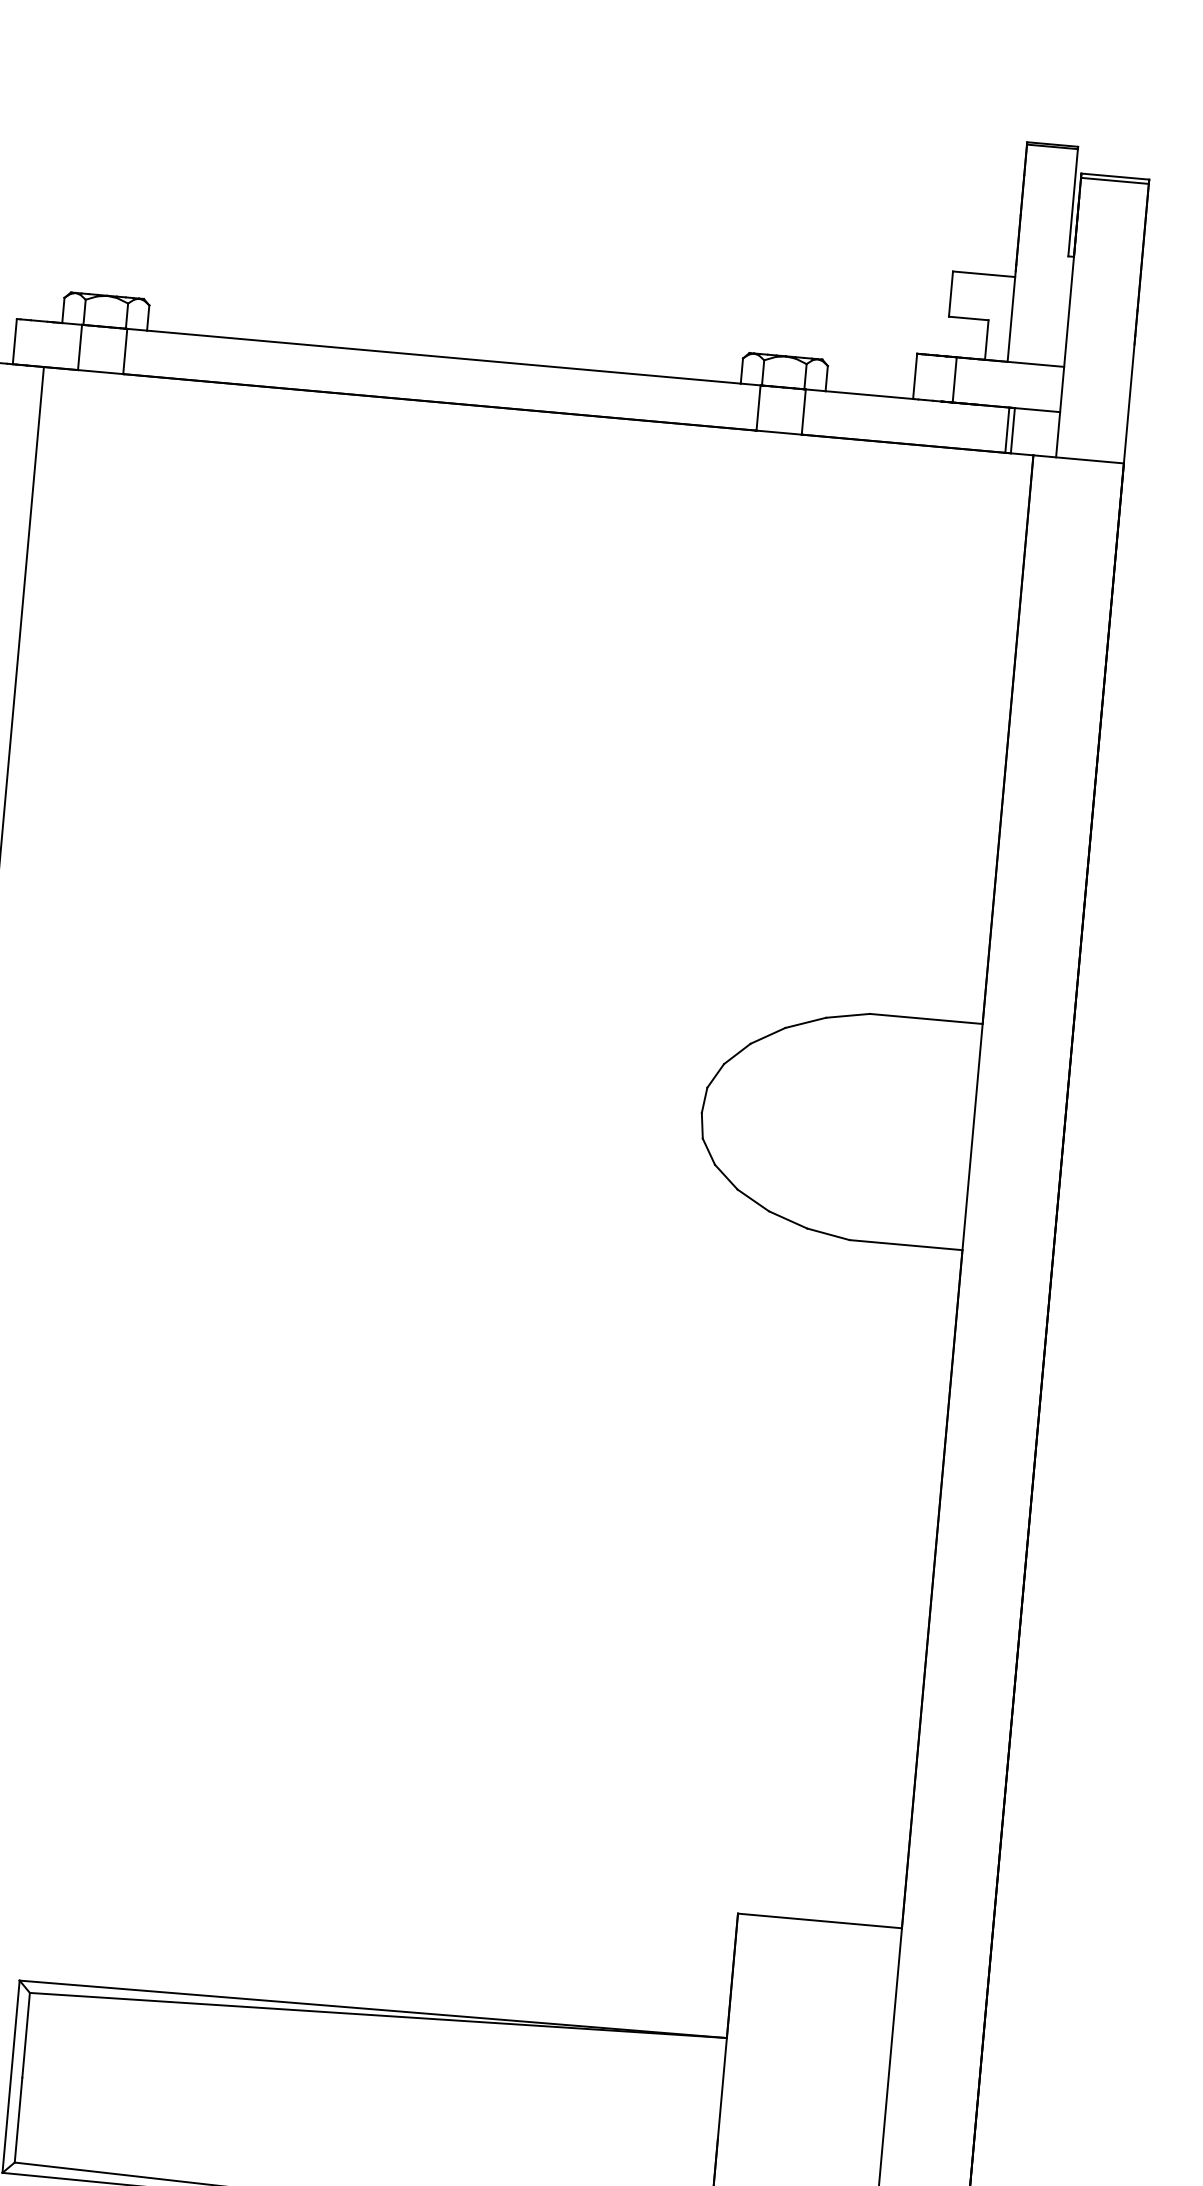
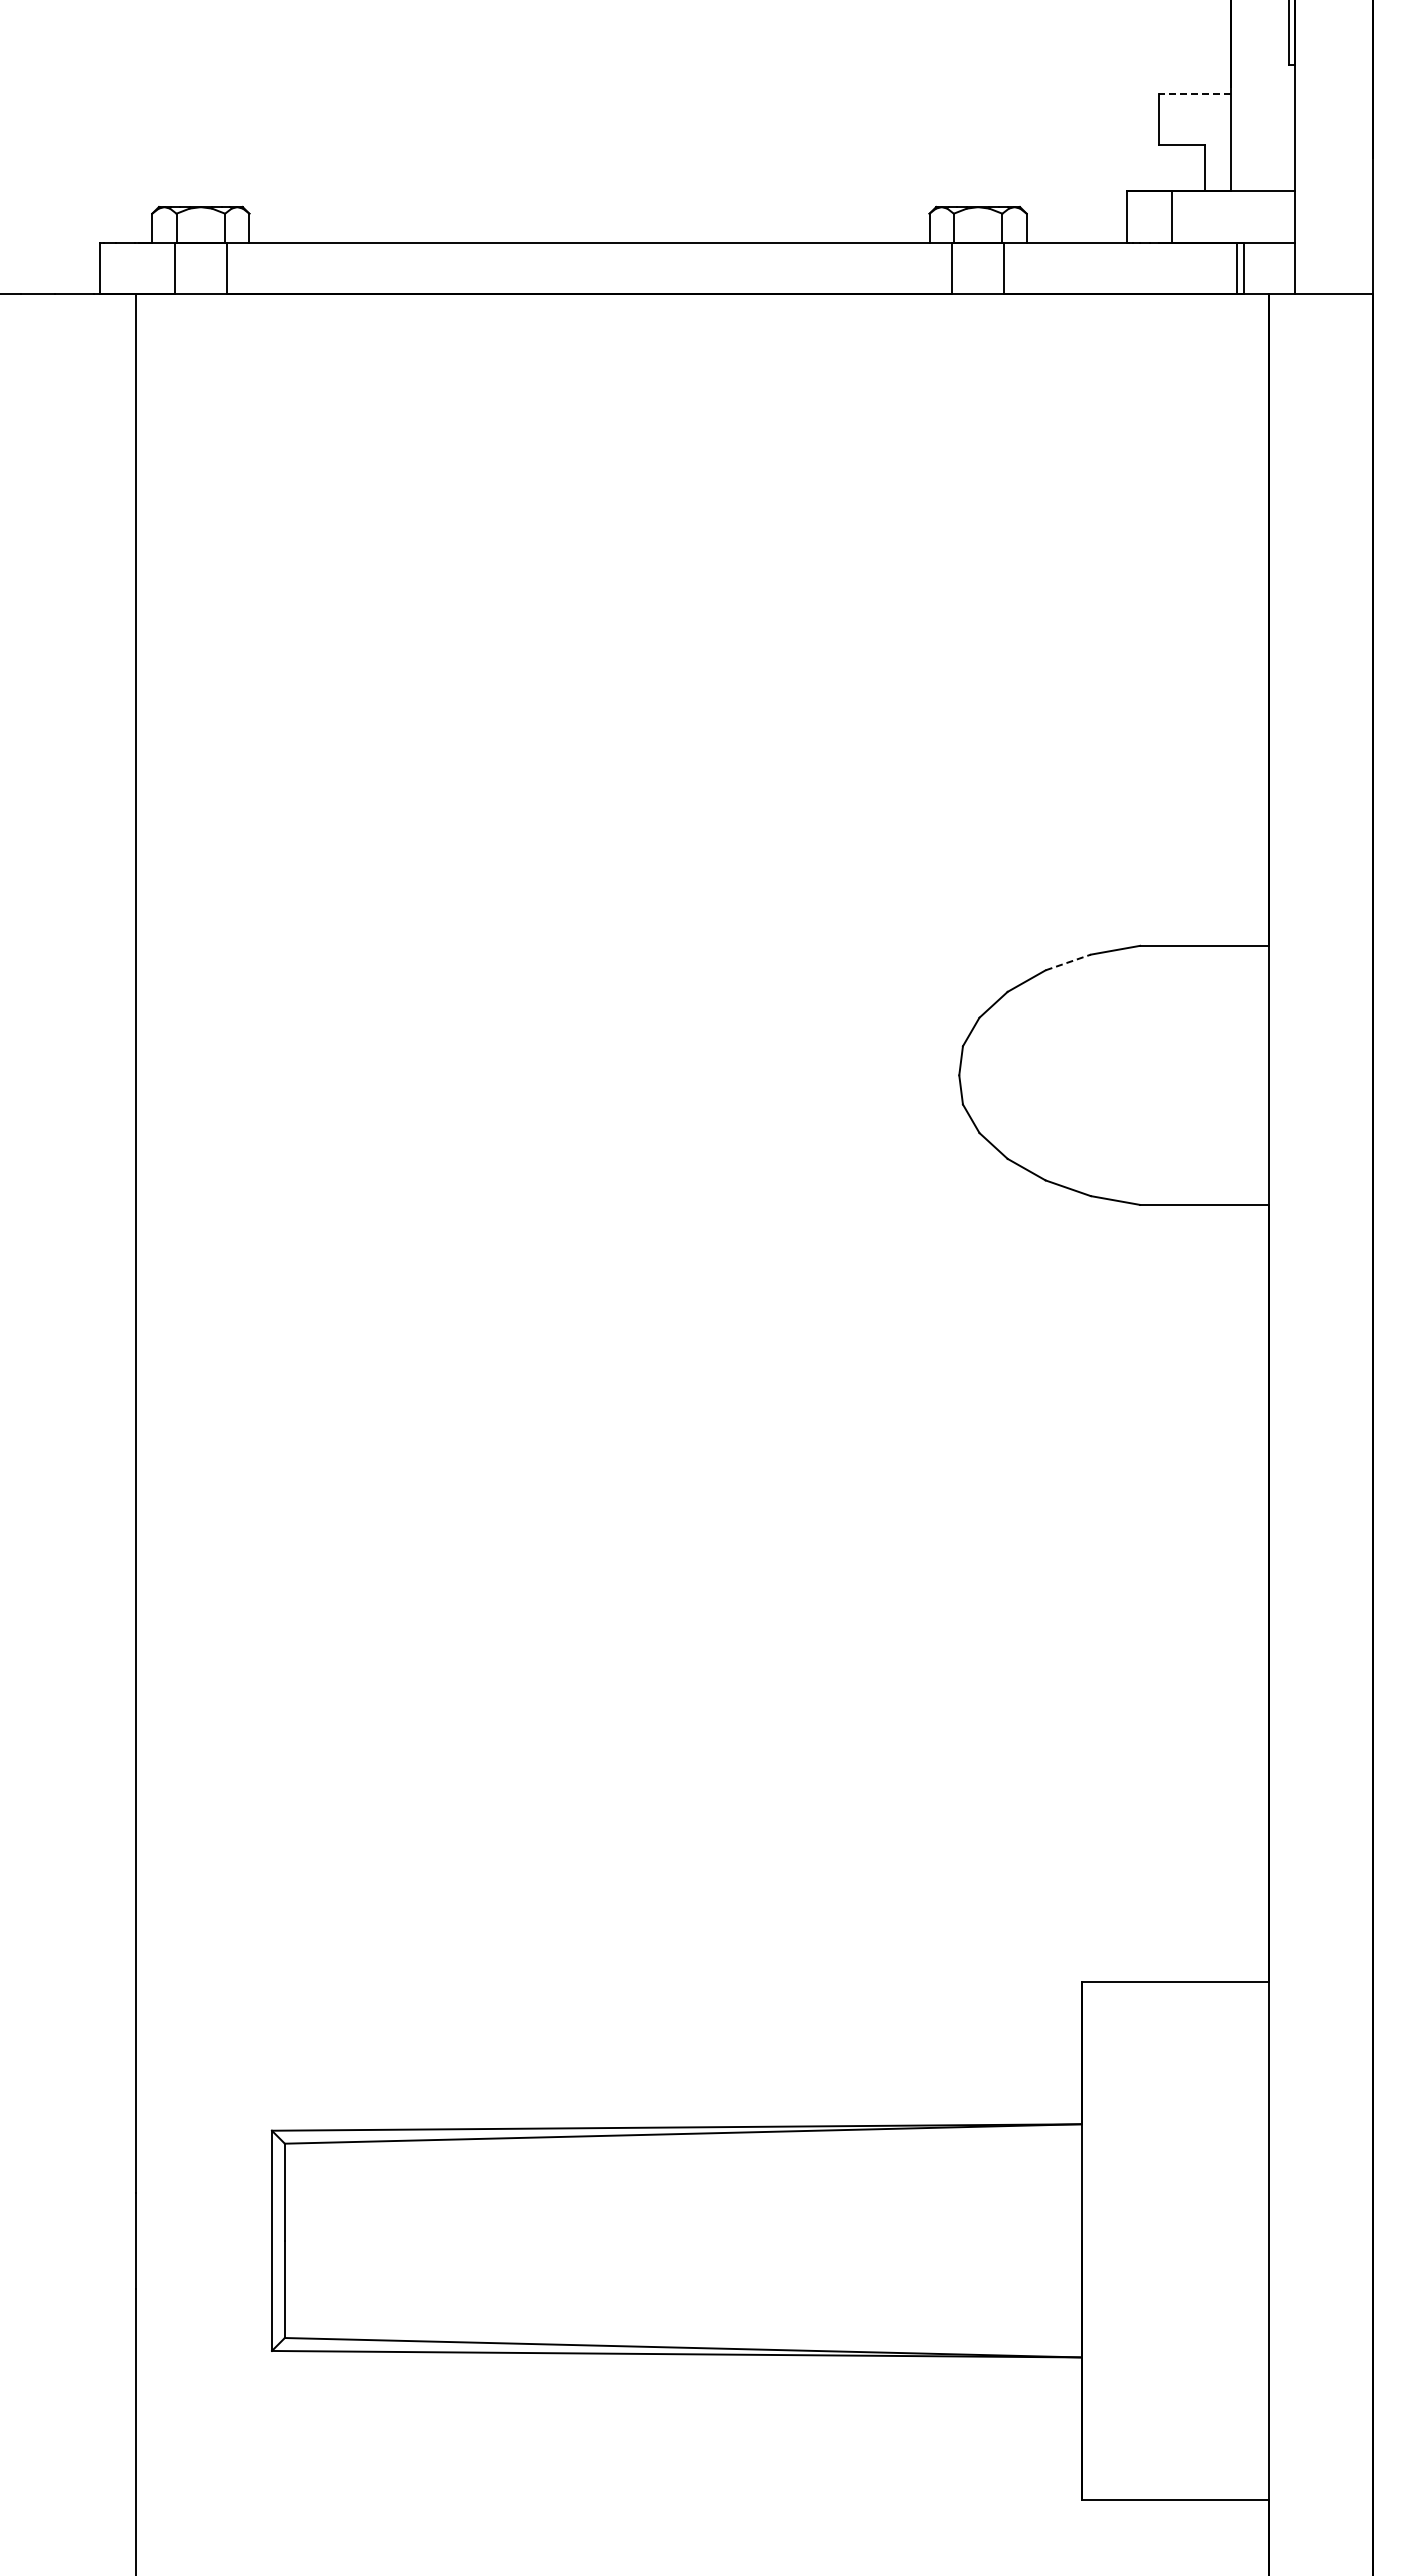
line: (983, 274) -> (1194, 93), solid -> dashed
line: (805, 1022) -> (1068, 962), solid -> dashed

